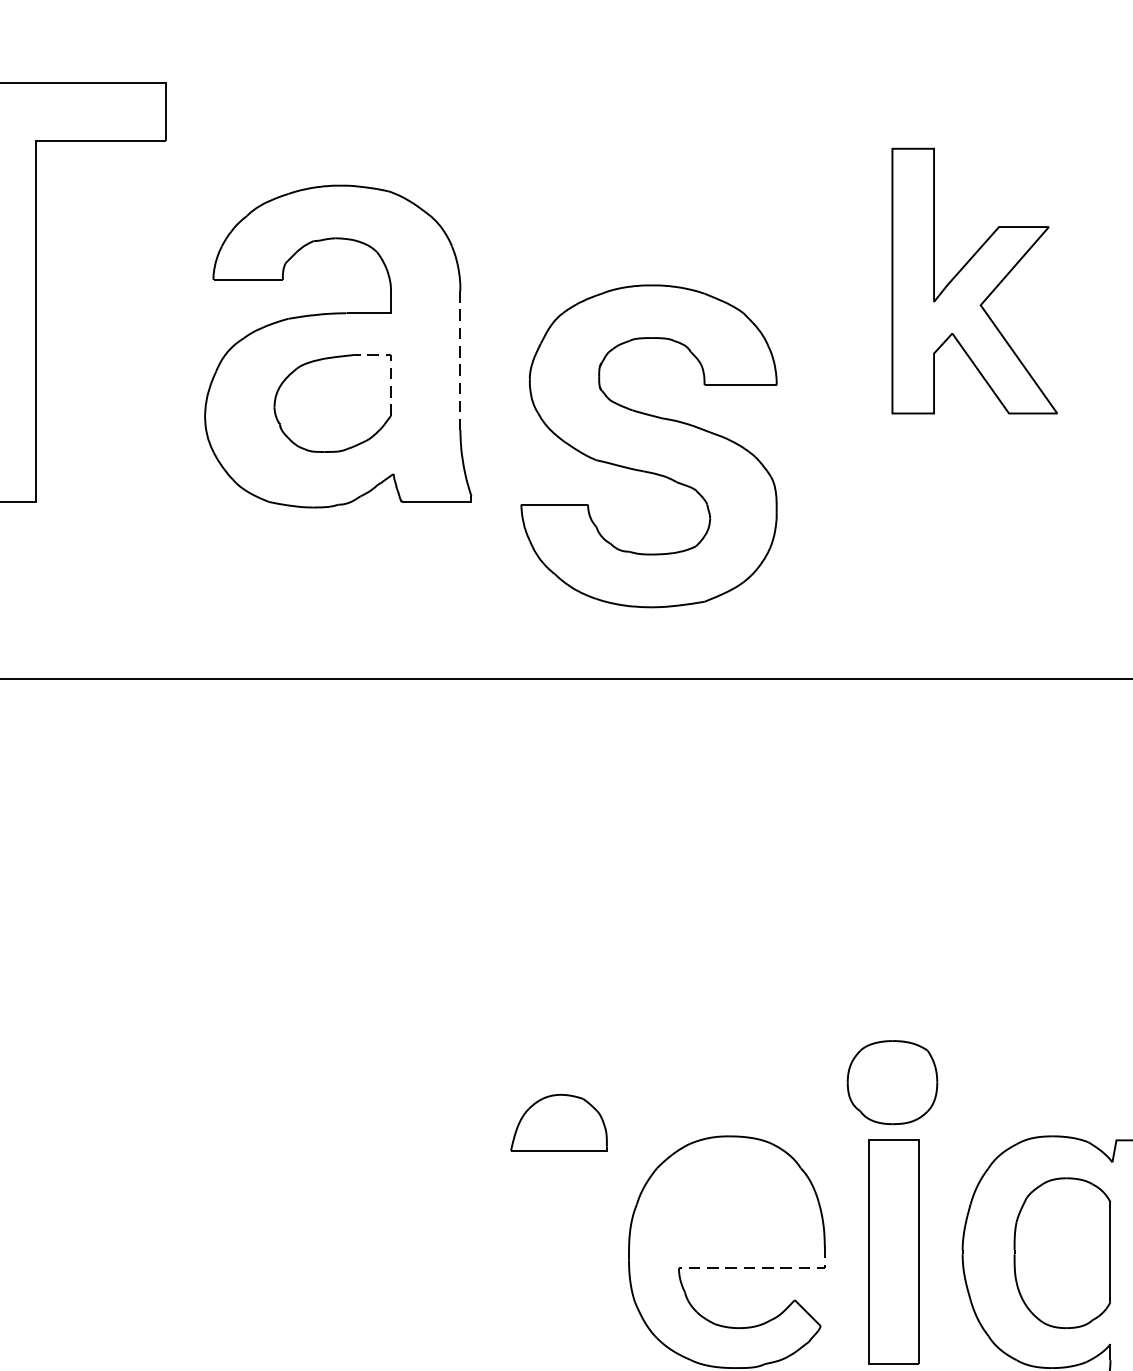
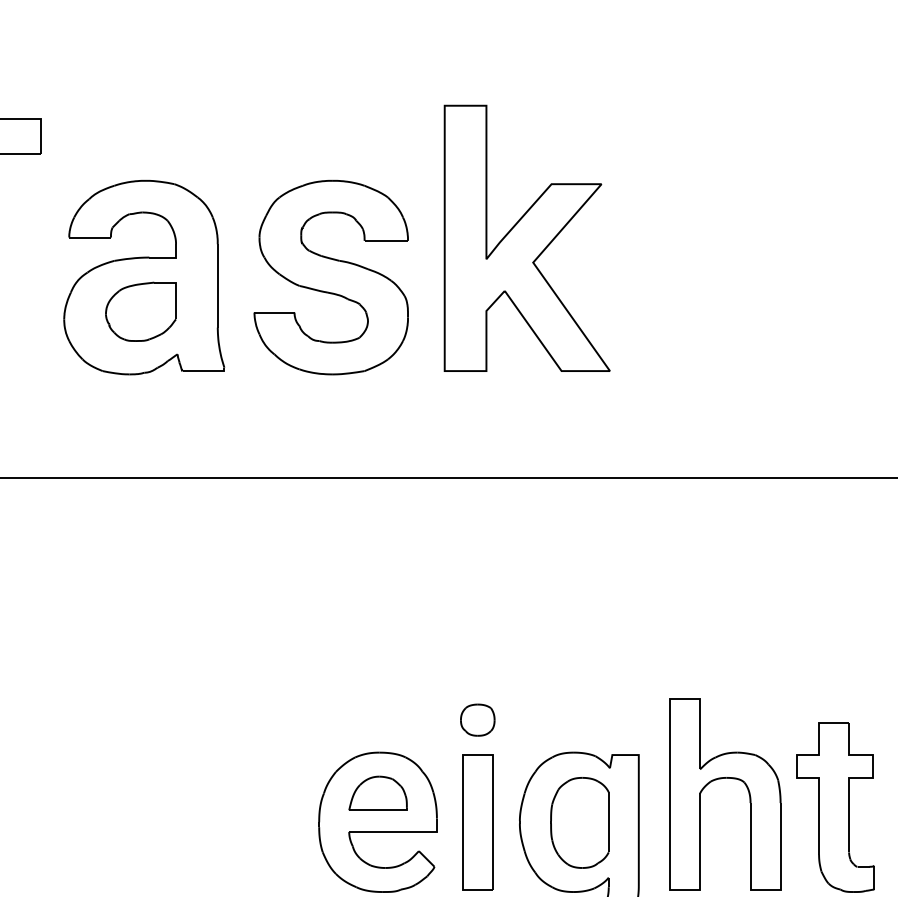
part: (973, 279) -> (526, 237), size x1.67
line: (459, 359) -> (217, 285), dashed -> solid
line: (391, 366) -> (176, 289), dashed -> solid
part: (647, 446) -> (330, 277), moved
part: (892, 1081) -> (477, 719), size x0.62
part: (558, 1121) -> (377, 792), moved
line: (764, 1267) -> (400, 831), dashed -> solid

